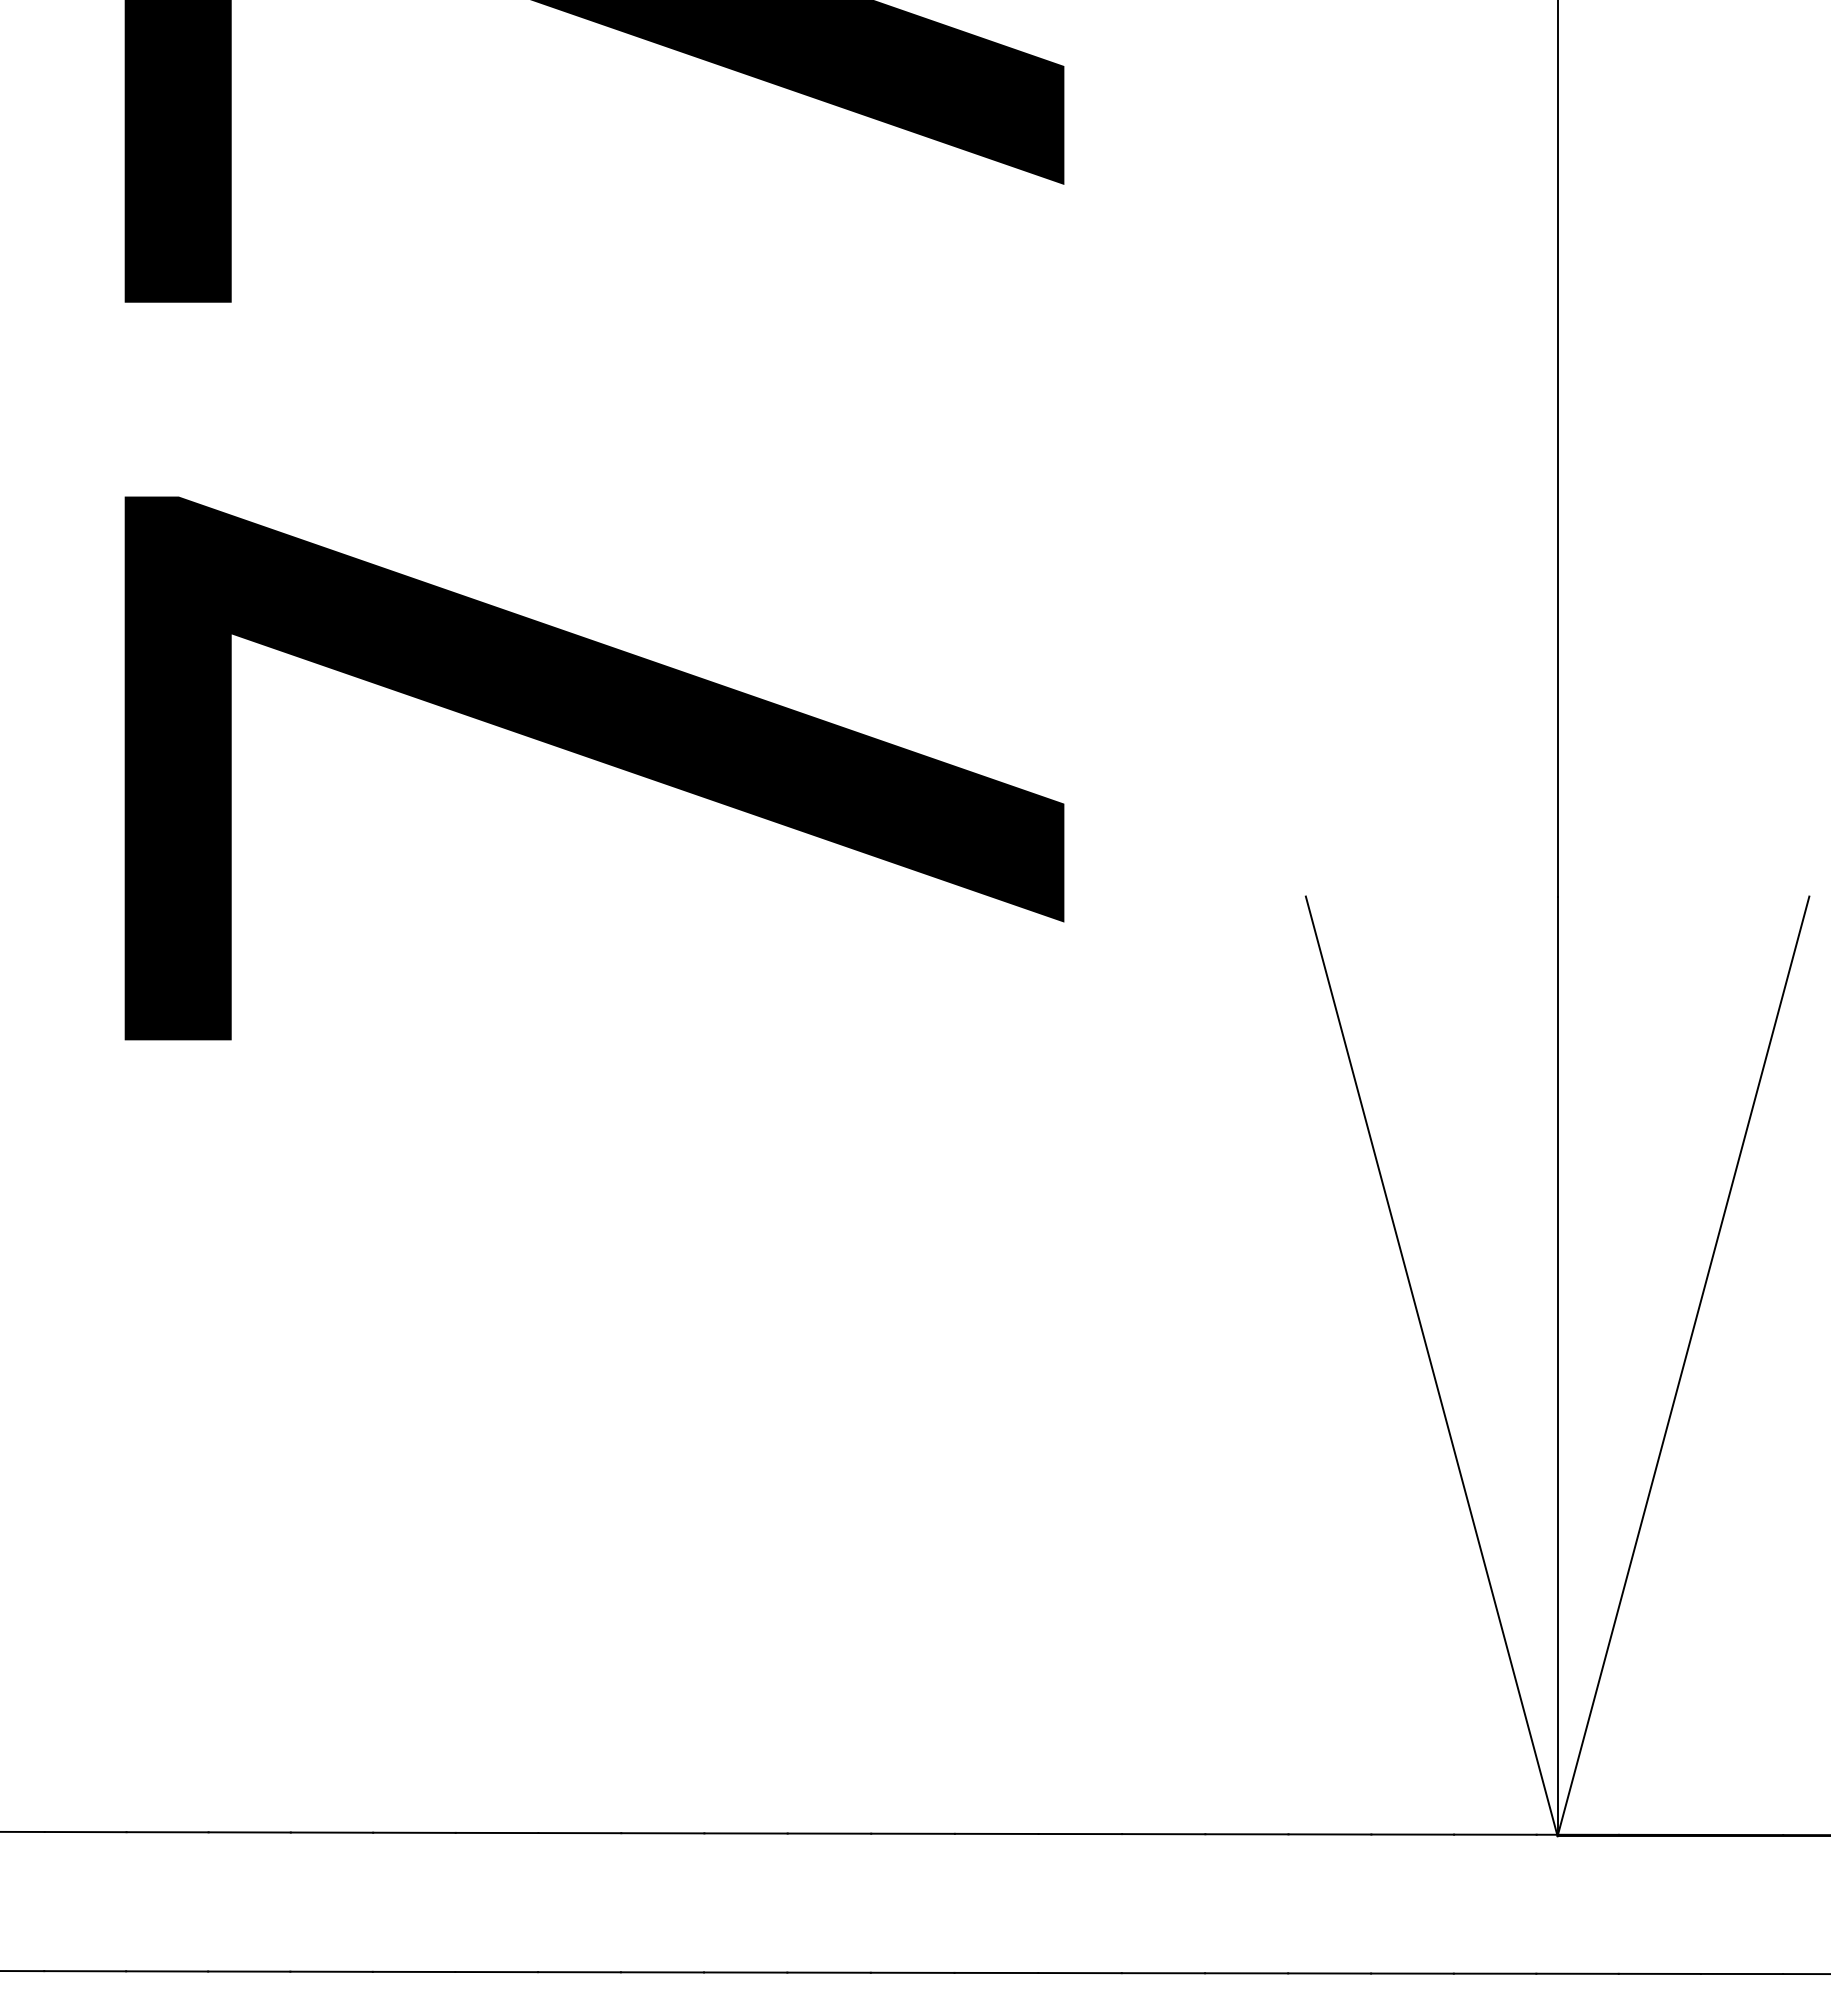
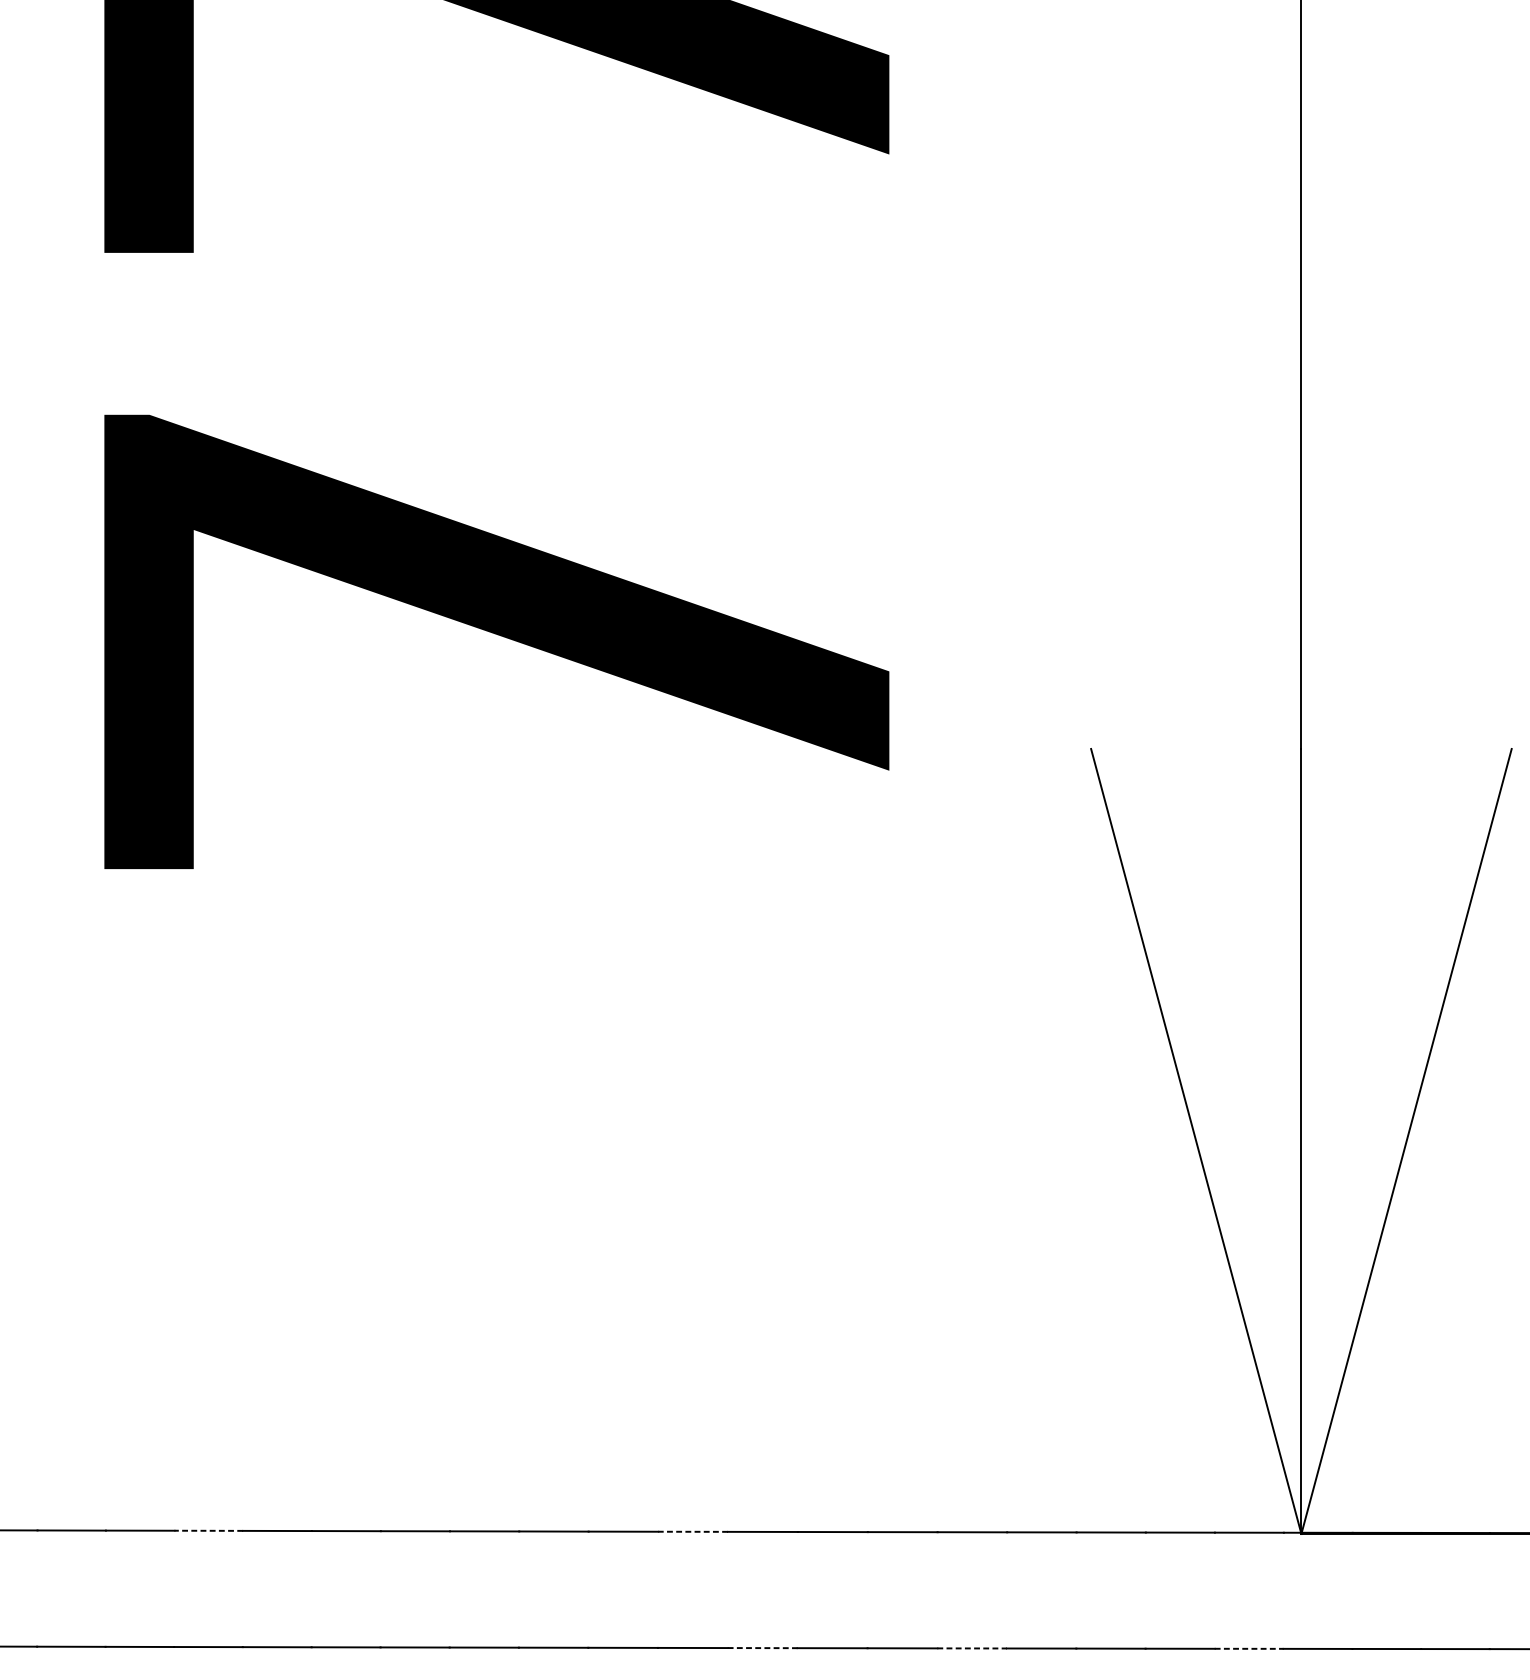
line: (249, 1832) -> (208, 1530), solid -> dashed
line: (829, 1833) -> (693, 1531), solid -> dashed
line: (912, 1972) -> (762, 1647), solid -> dashed
line: (1163, 1973) -> (972, 1648), solid -> dashed
line: (1495, 1973) -> (1249, 1648), solid -> dashed

